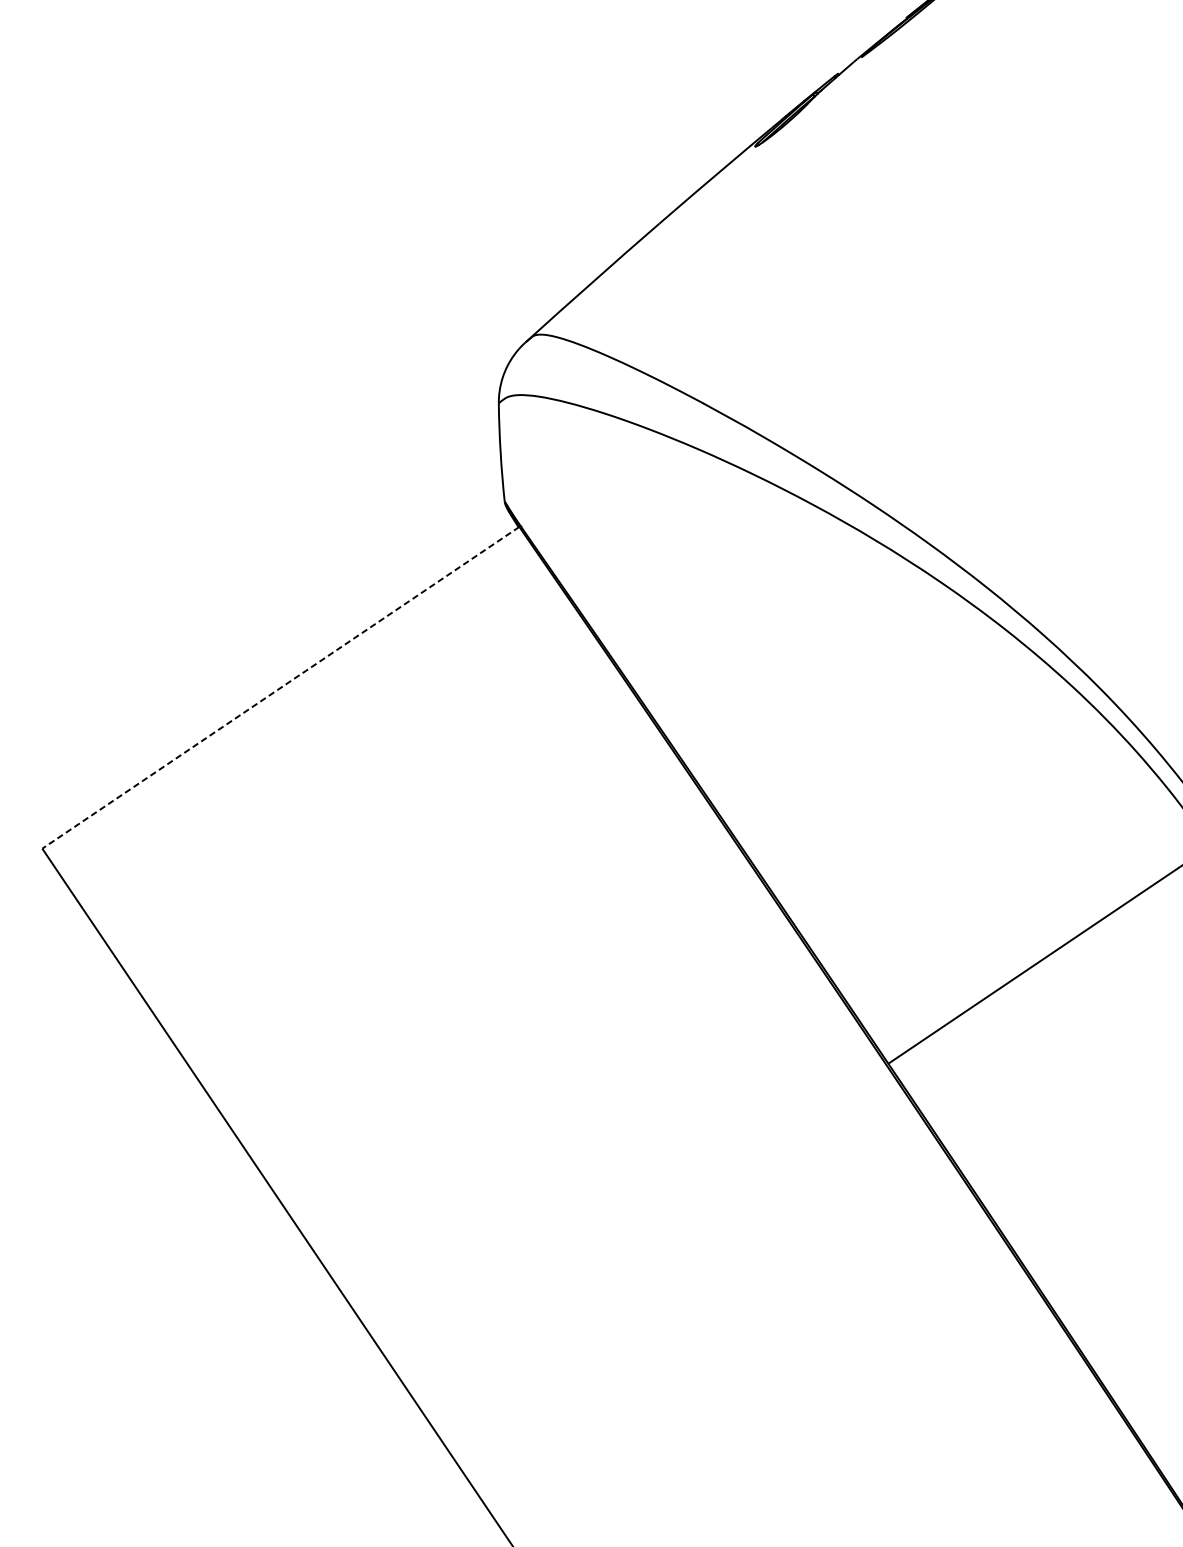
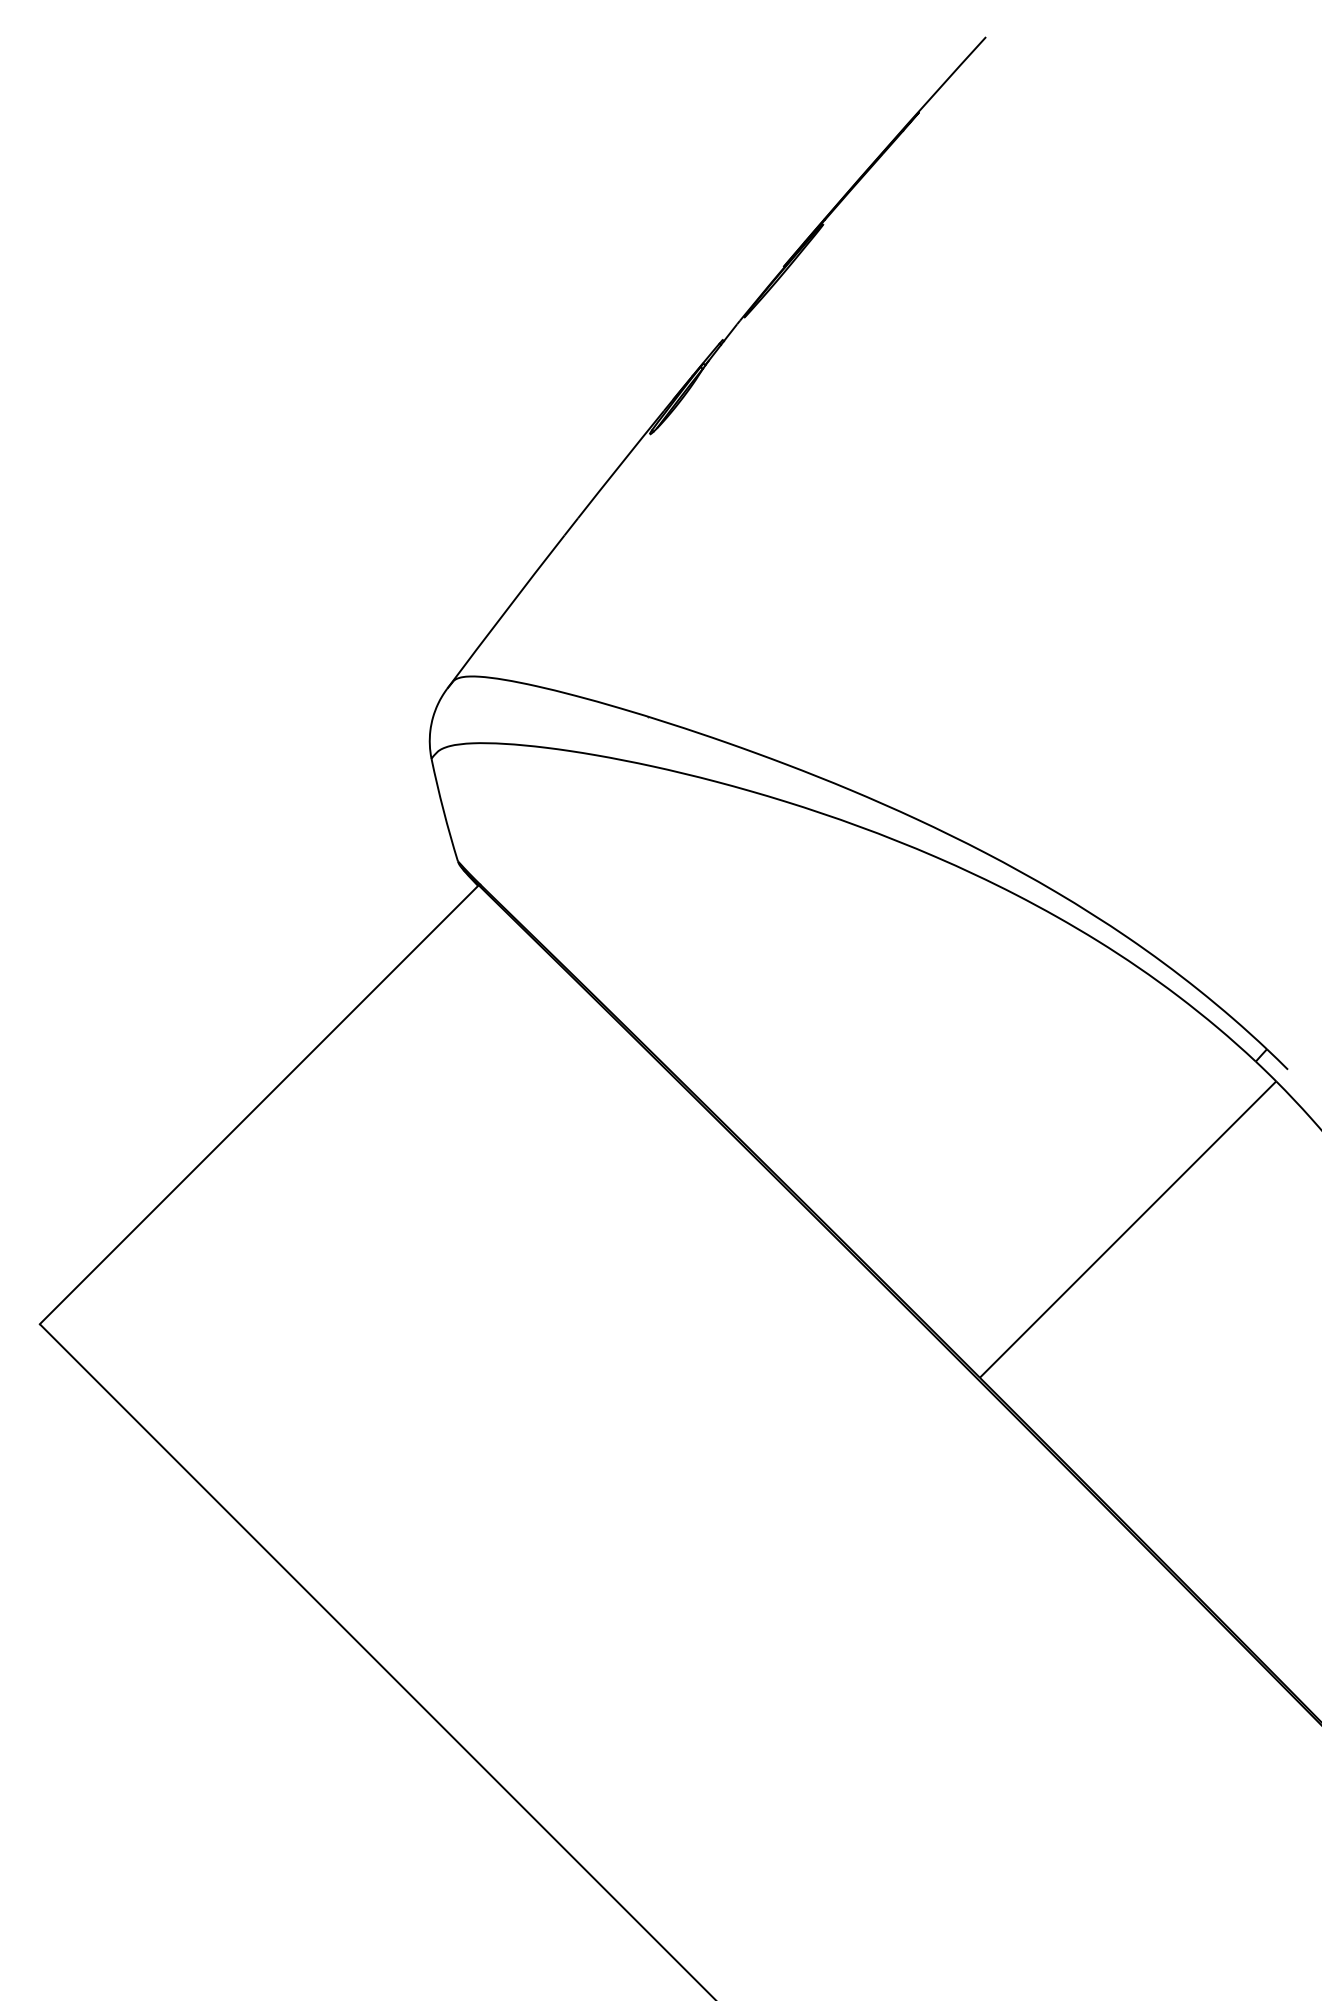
line: (280, 688) -> (258, 1105), dashed -> solid

